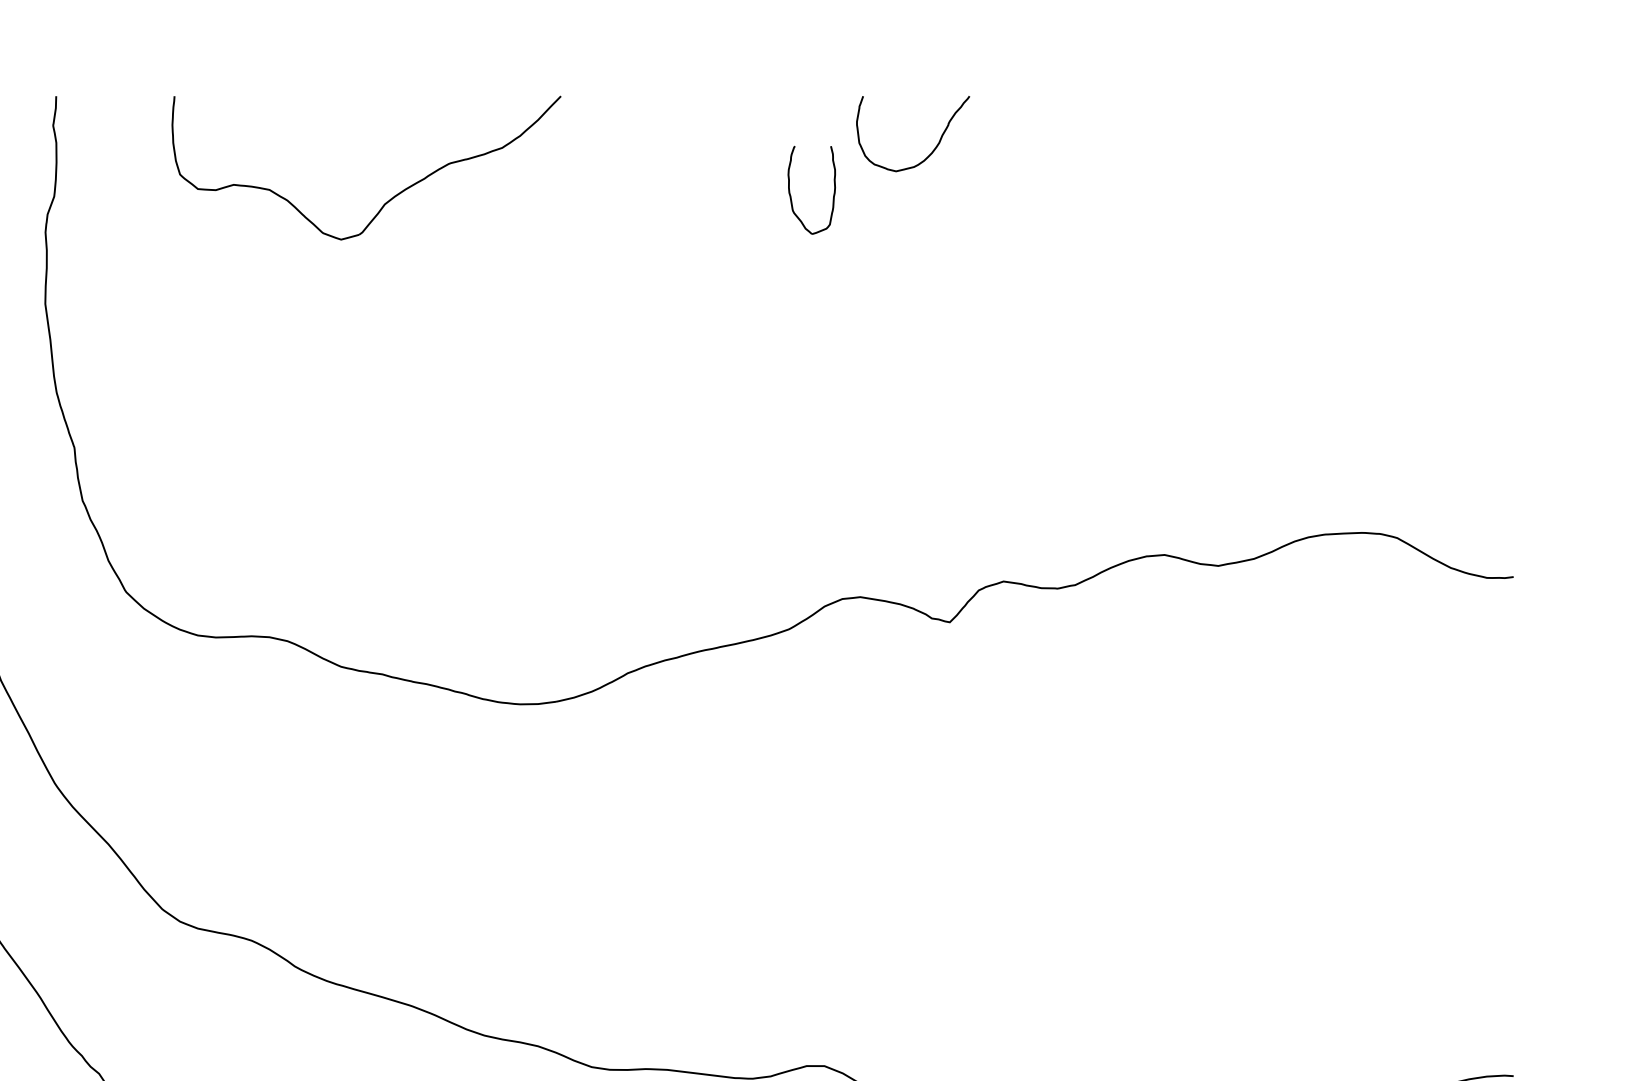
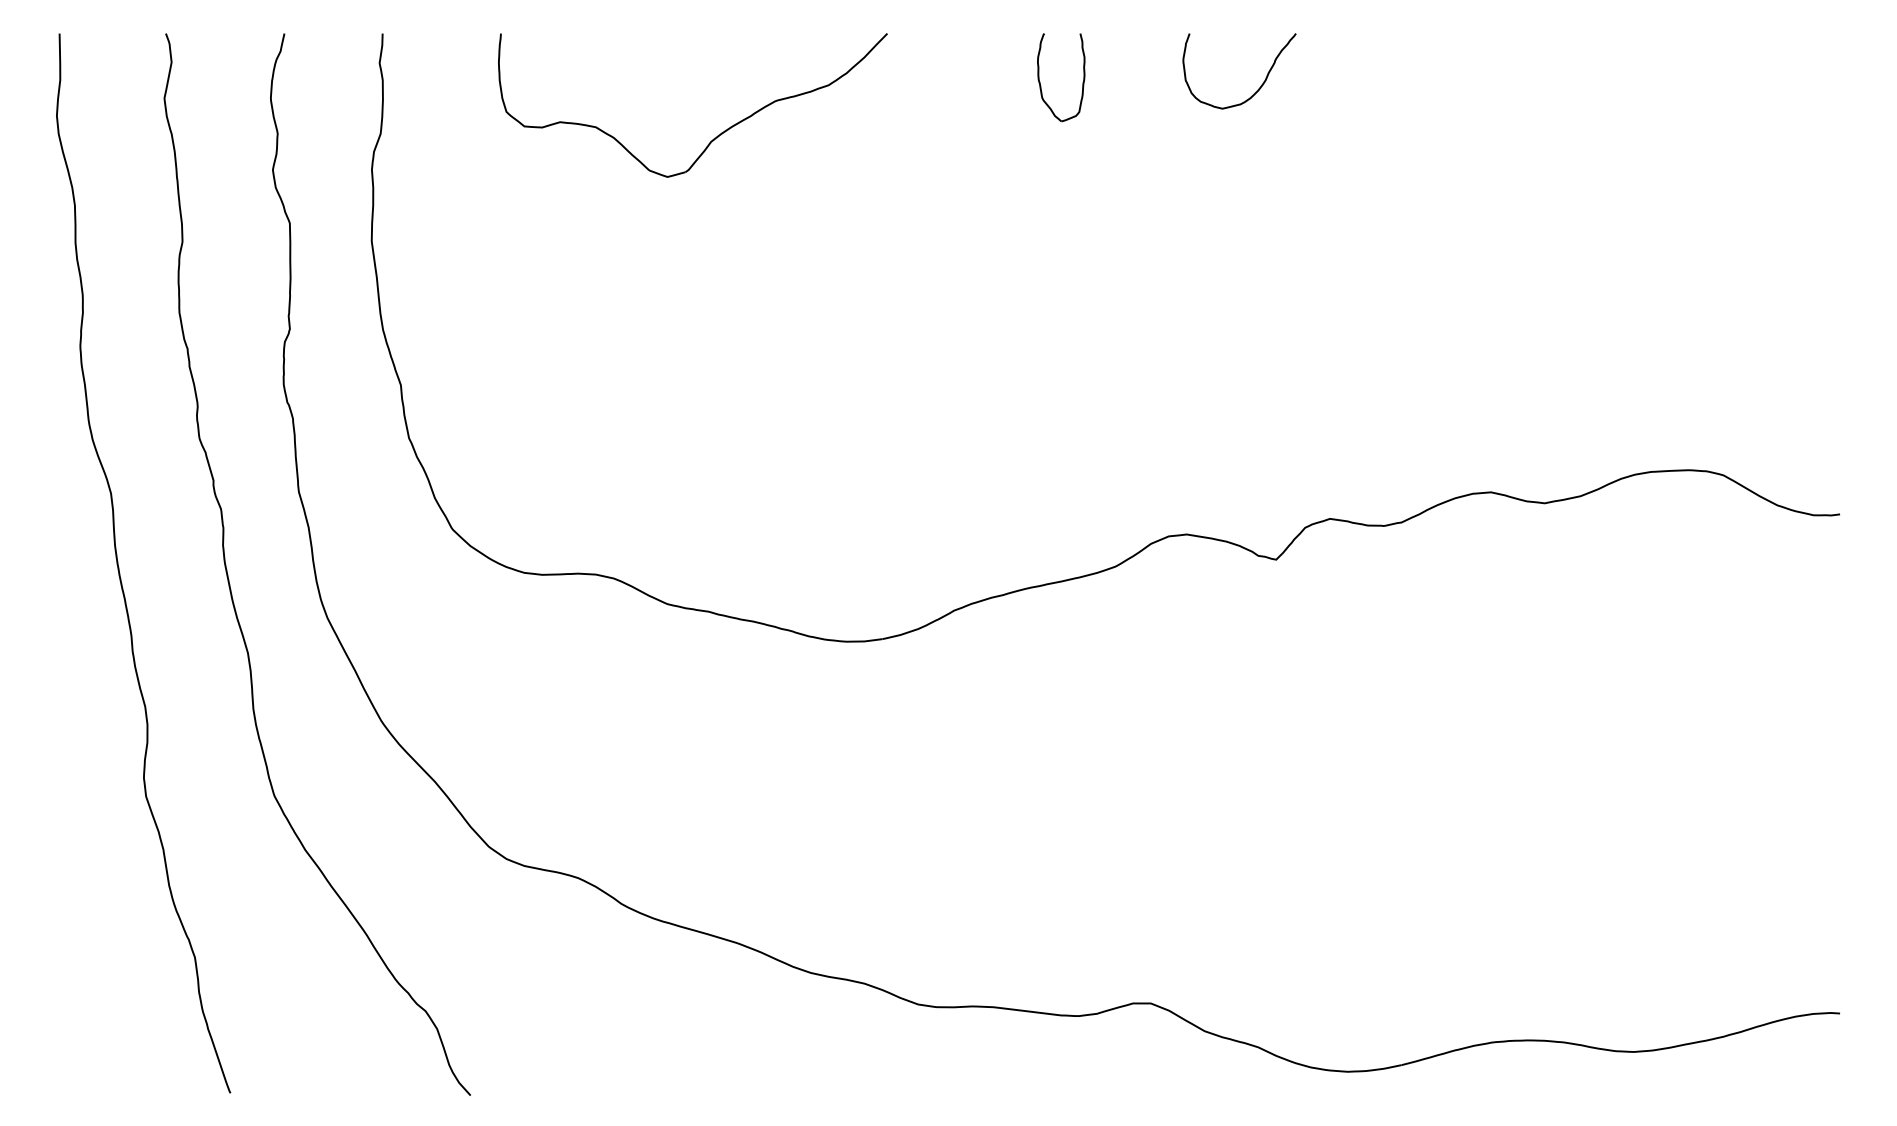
part: (791, 194) -> (1040, 81), moved

